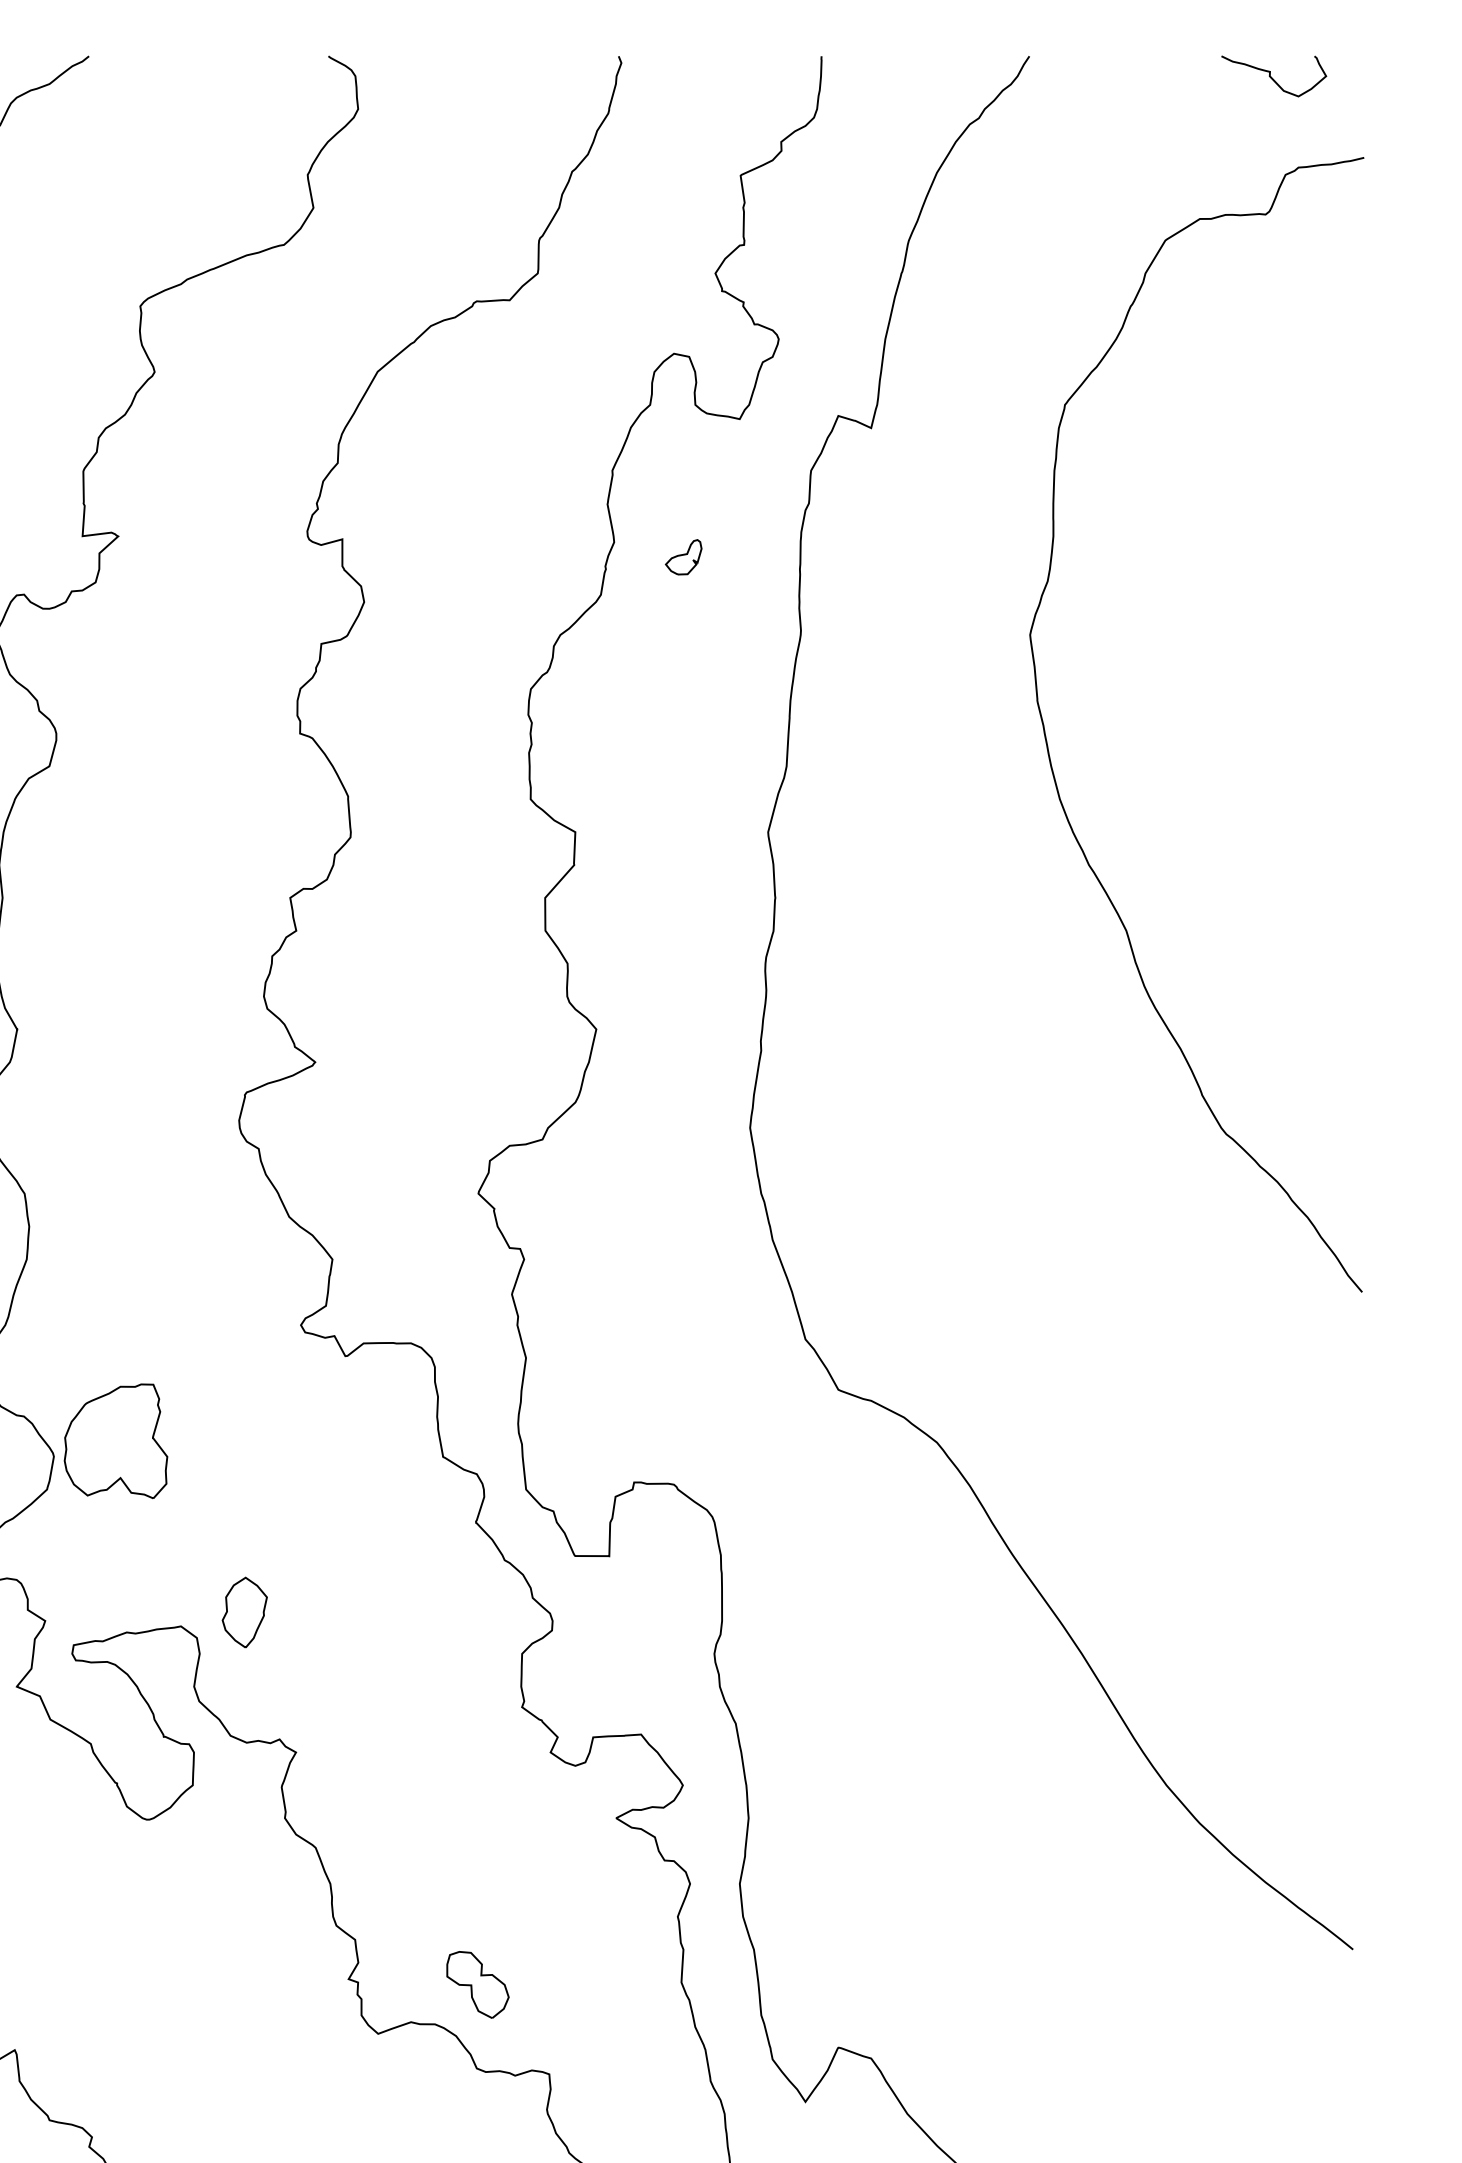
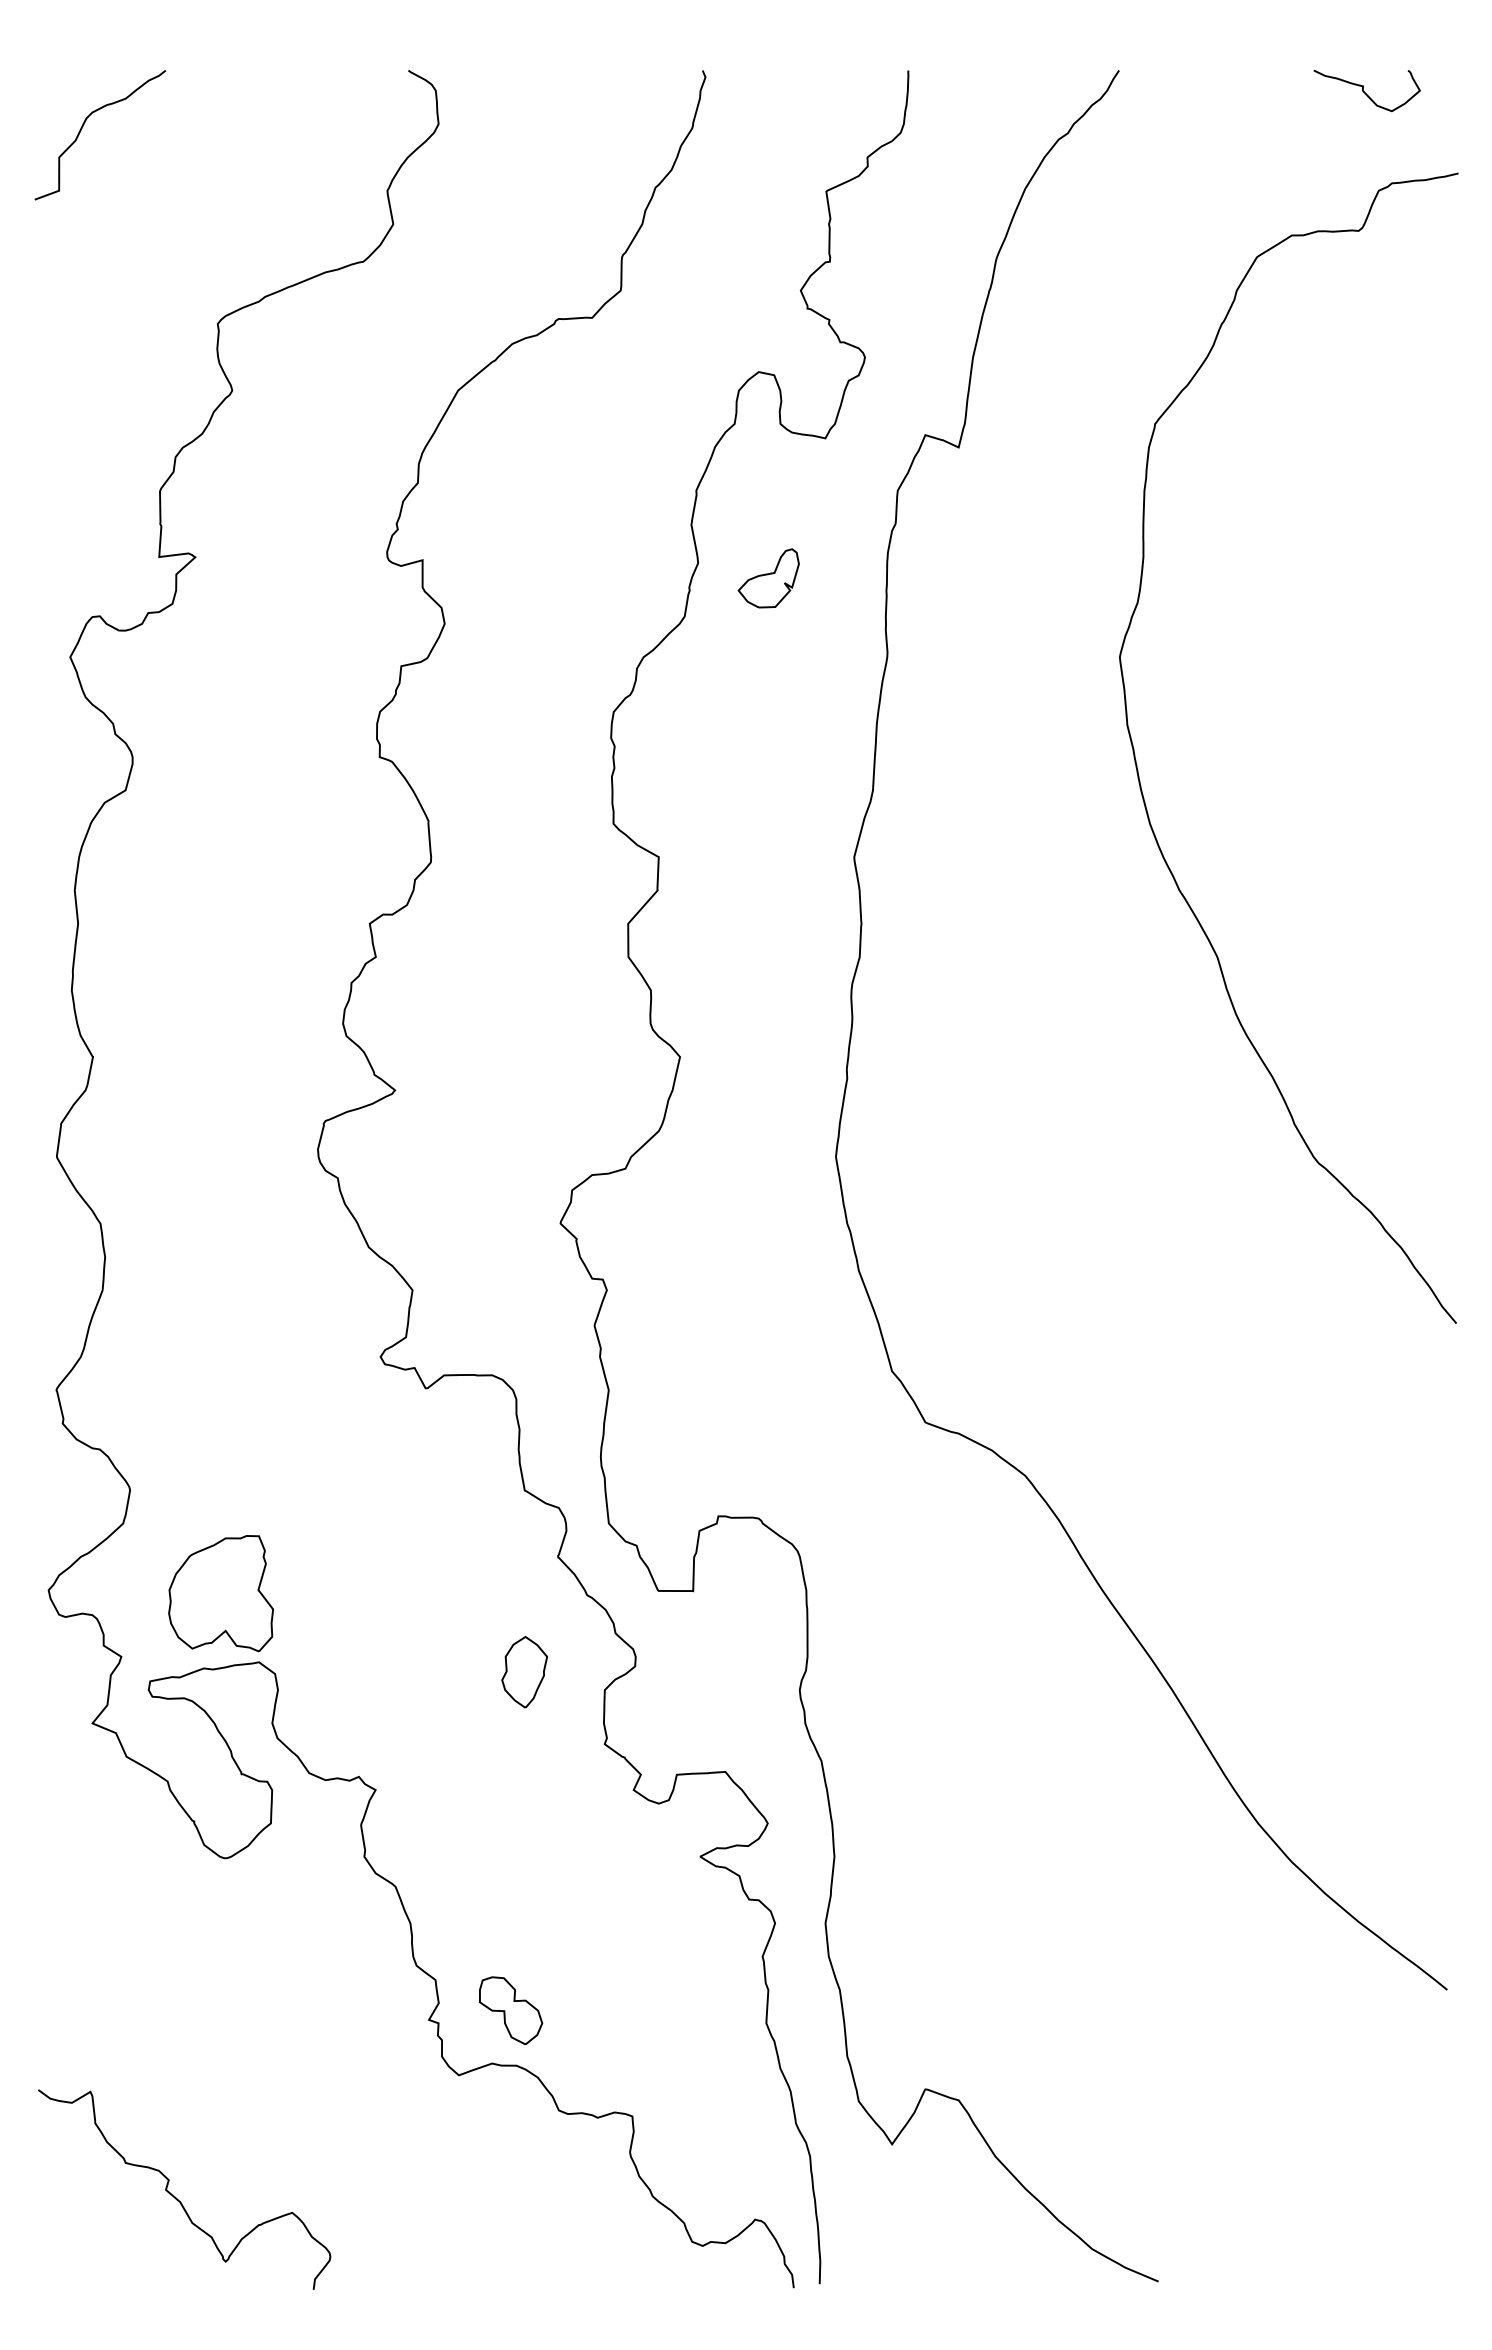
part: (683, 557) -> (768, 578), size x1.67
part: (115, 1441) -> (220, 1593), moved
part: (244, 1612) -> (524, 1672), moved
part: (478, 1984) -> (511, 2010), moved

